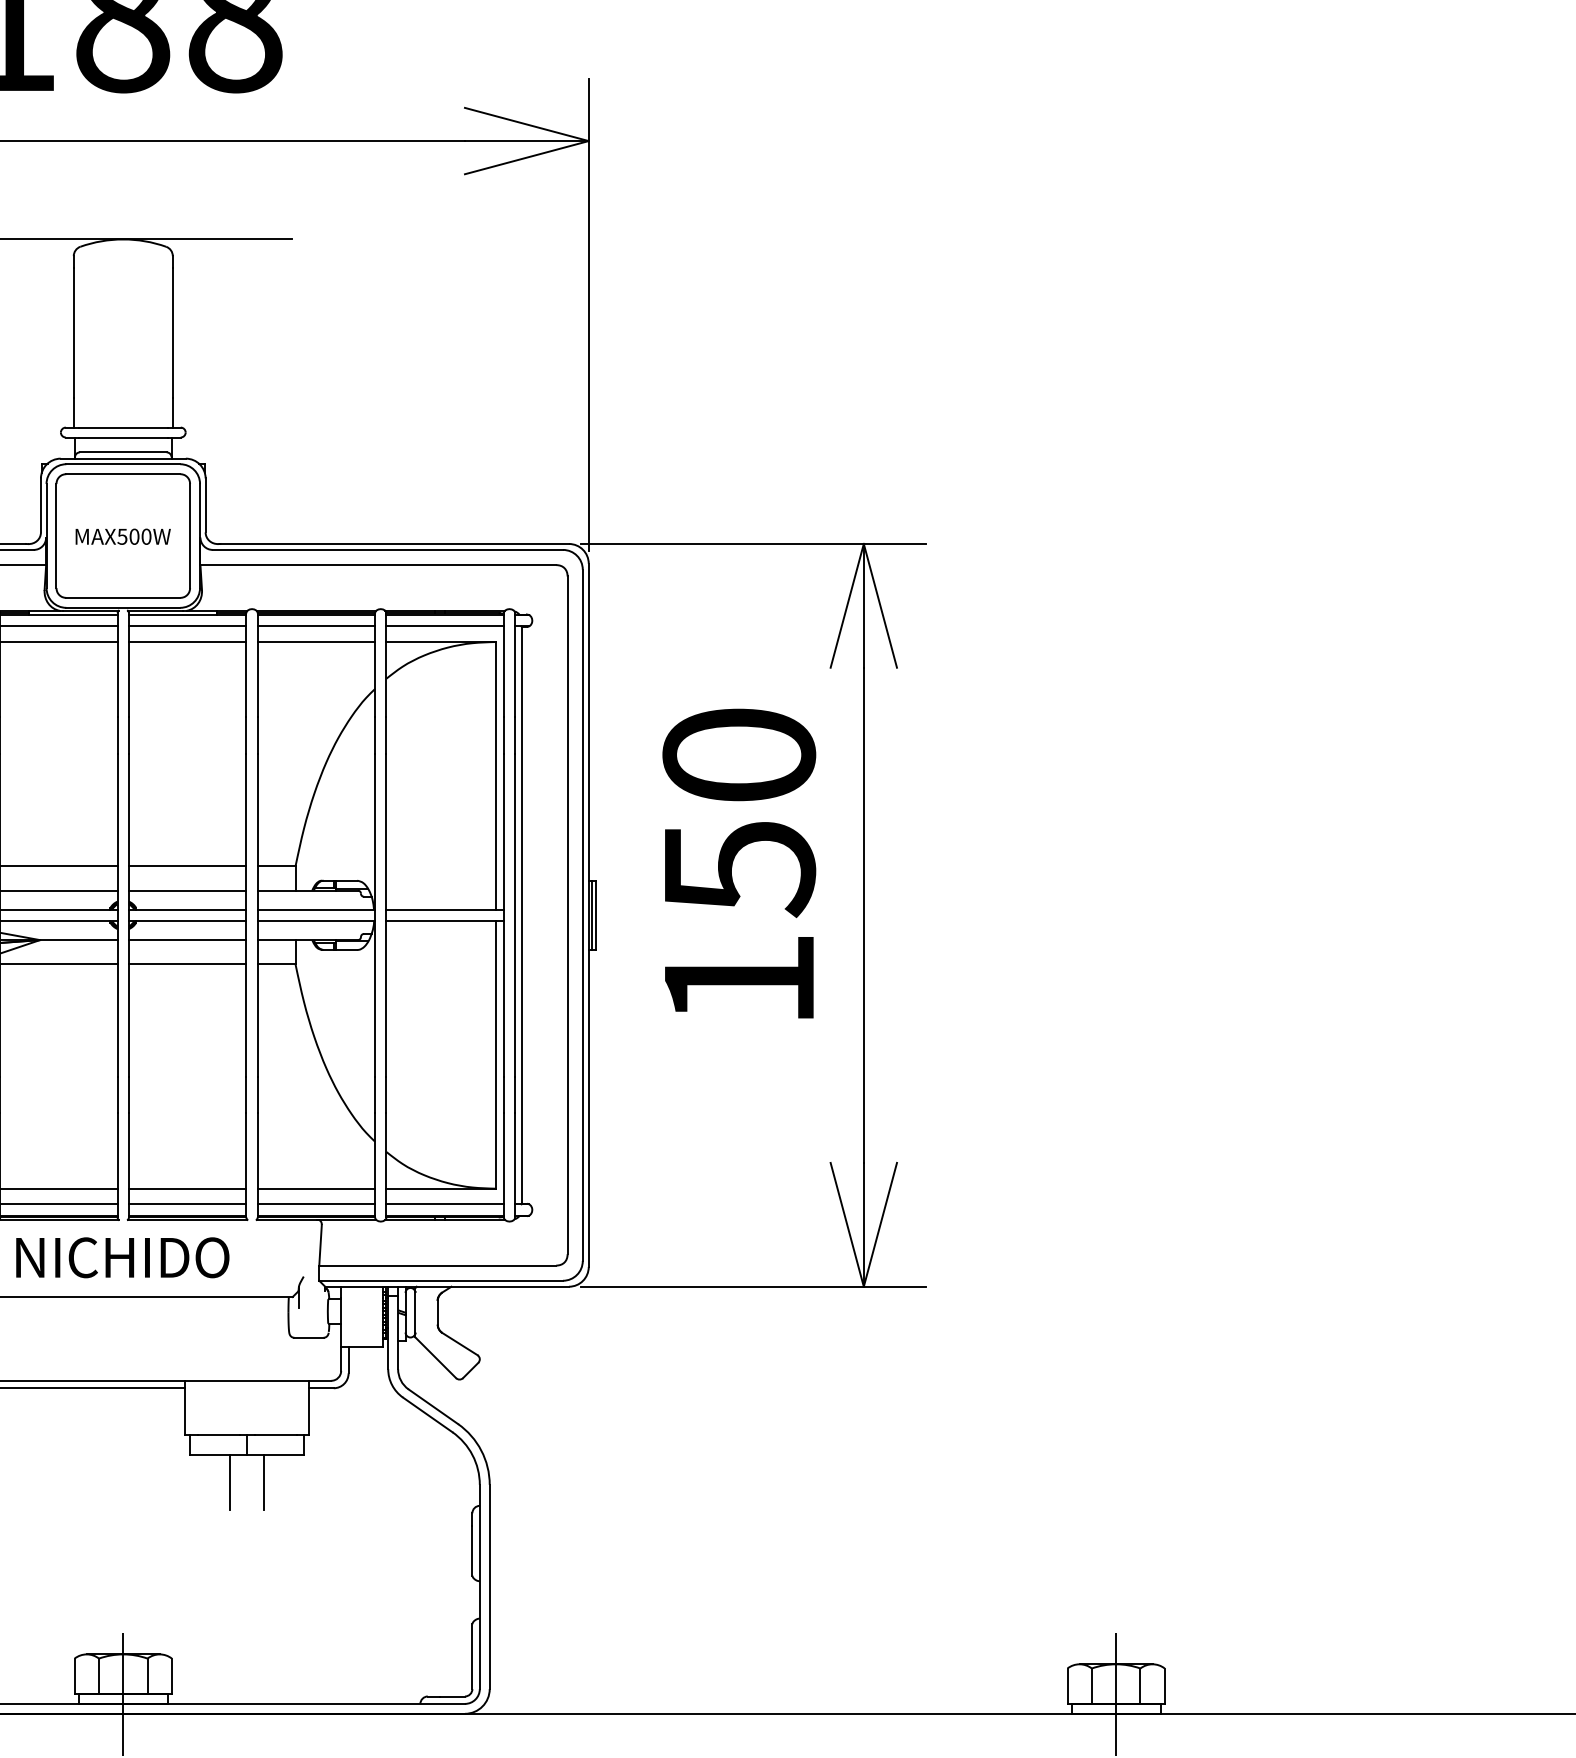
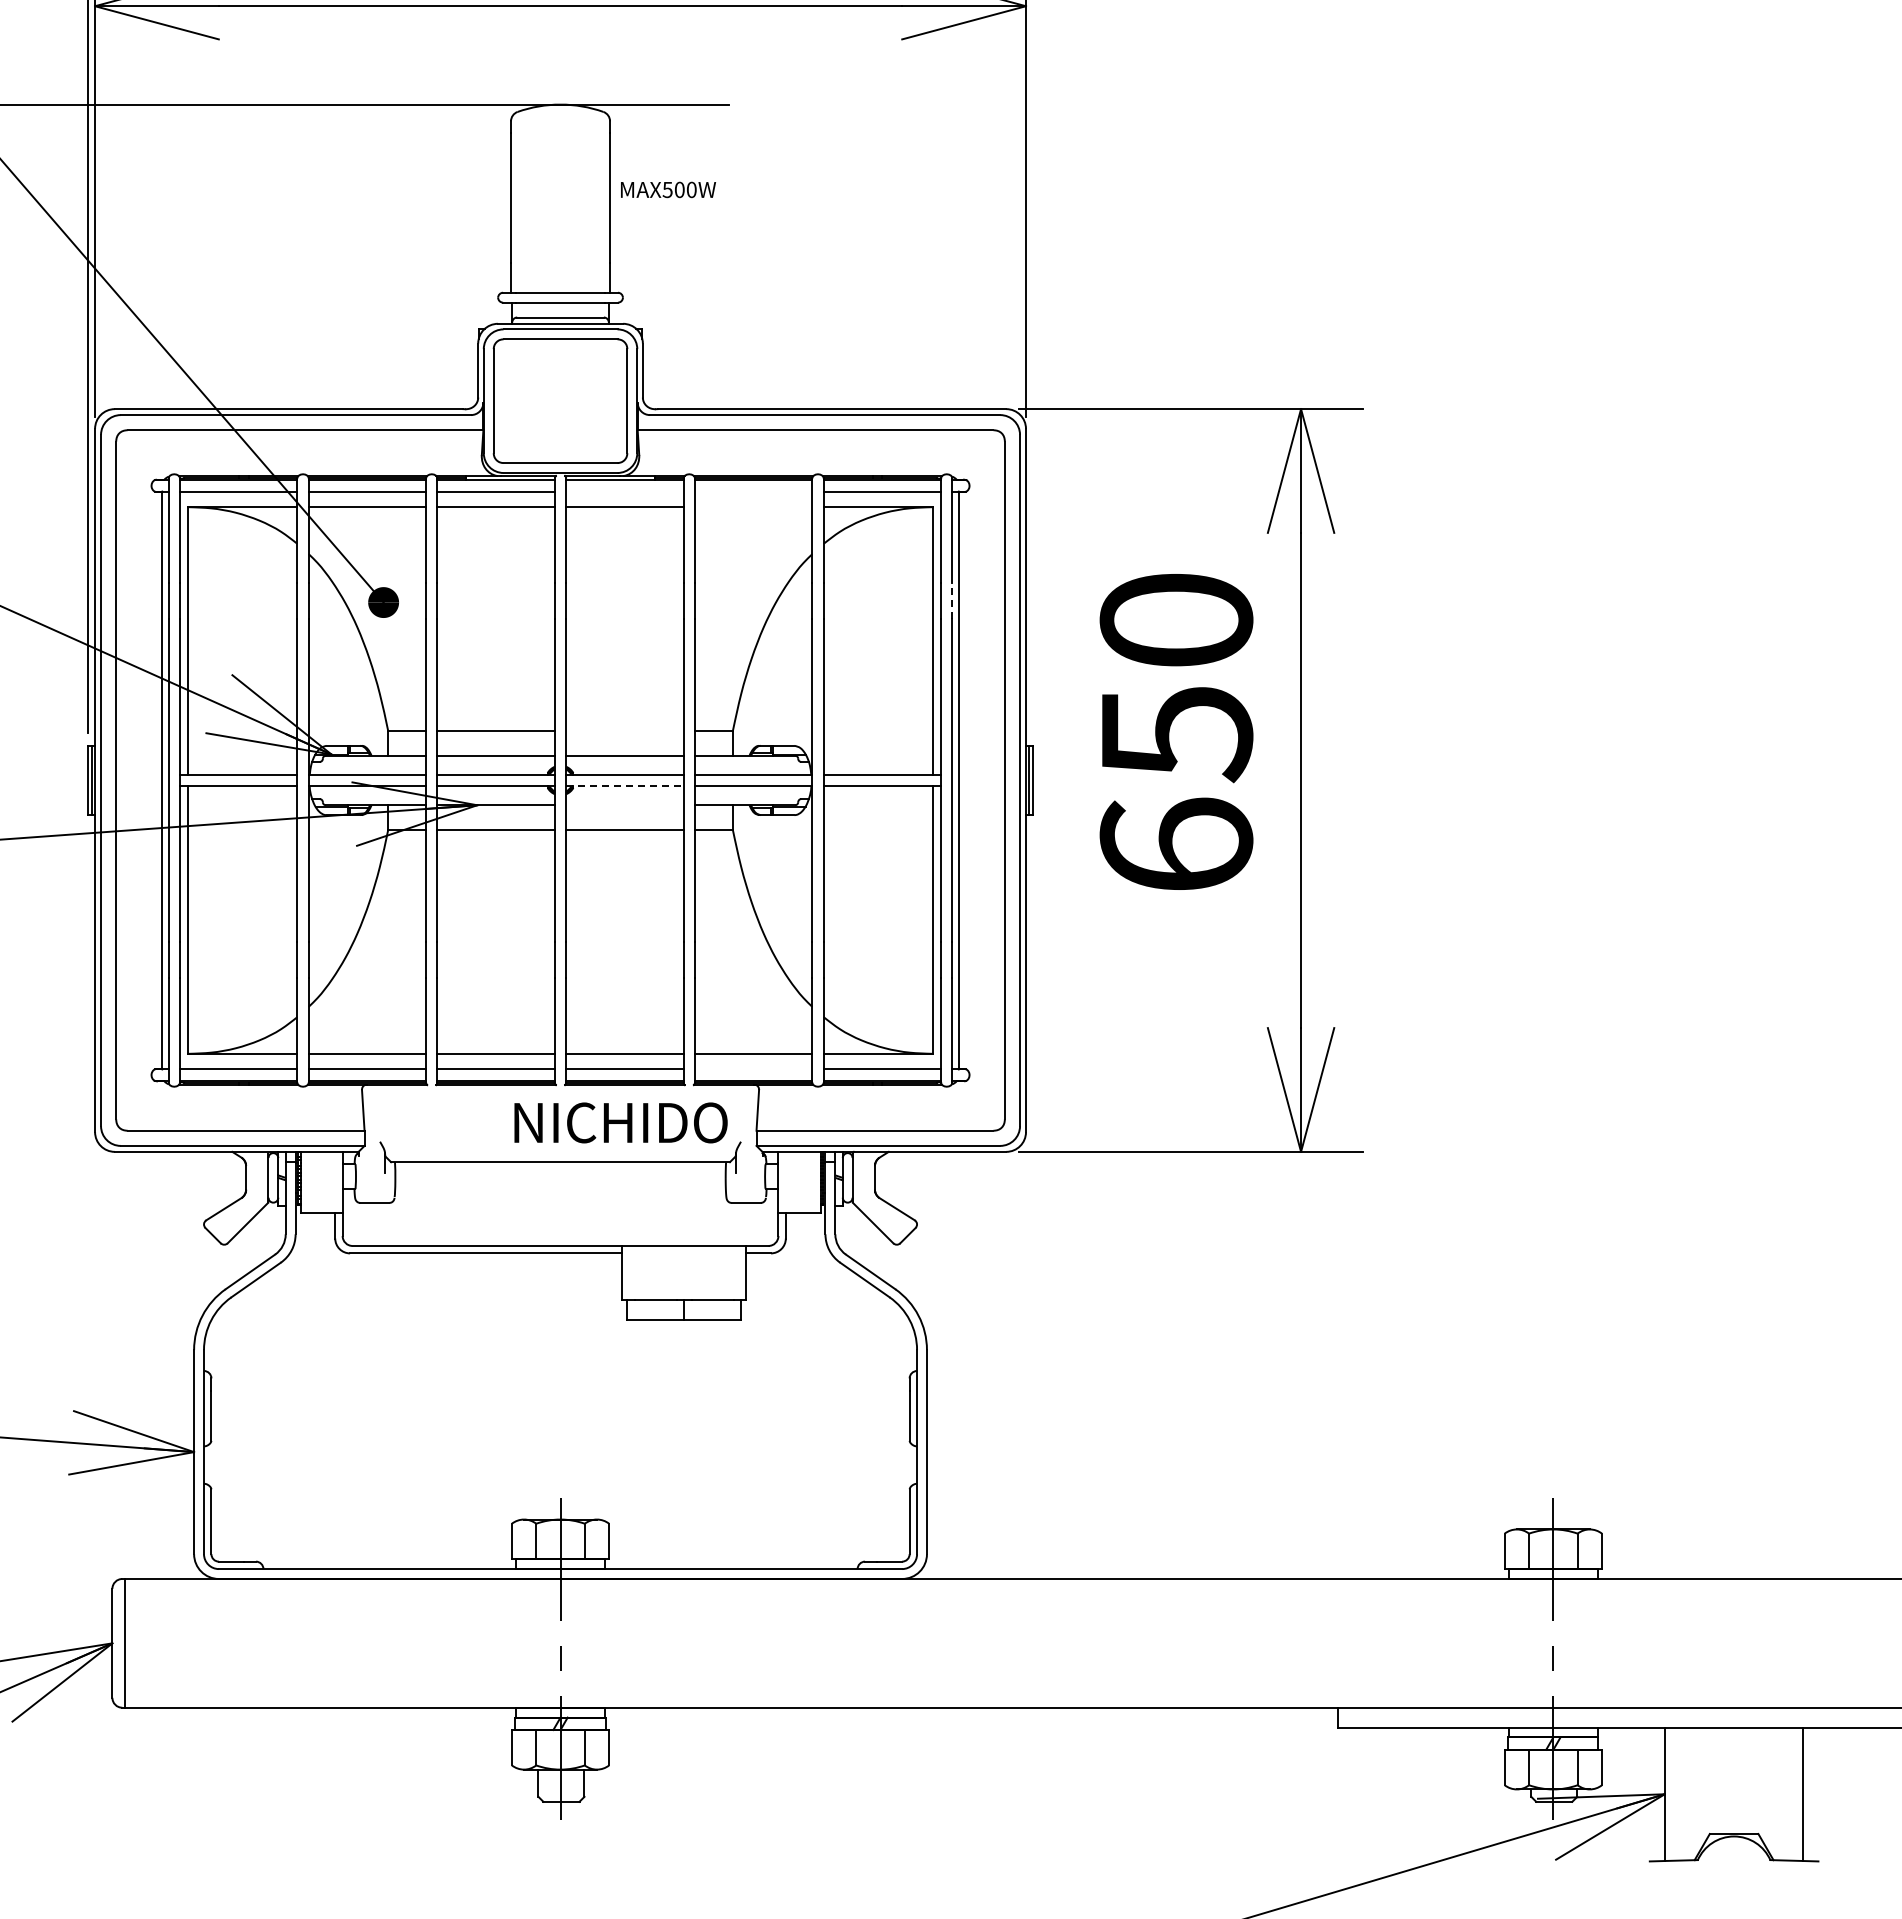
text: (123, 536) -> (668, 189), moved
line: (187, 626) -> (624, 491), removed
line: (316, 626) -> (753, 491), removed
line: (316, 642) -> (753, 507), removed
line: (515, 735) -> (952, 600), solid -> dashed
line: (187, 866) -> (624, 731), removed
line: (187, 921) -> (624, 786), solid -> dashed
line: (187, 940) -> (624, 805), removed
text: (739, 978) -> (1176, 843), 150 -> 650
line: (316, 1204) -> (753, 1069), removed
text: (122, 1257) -> (620, 1122), moved
line: (230, 1482) -> (667, 1347), removed
line: (264, 1482) -> (701, 1347), removed

